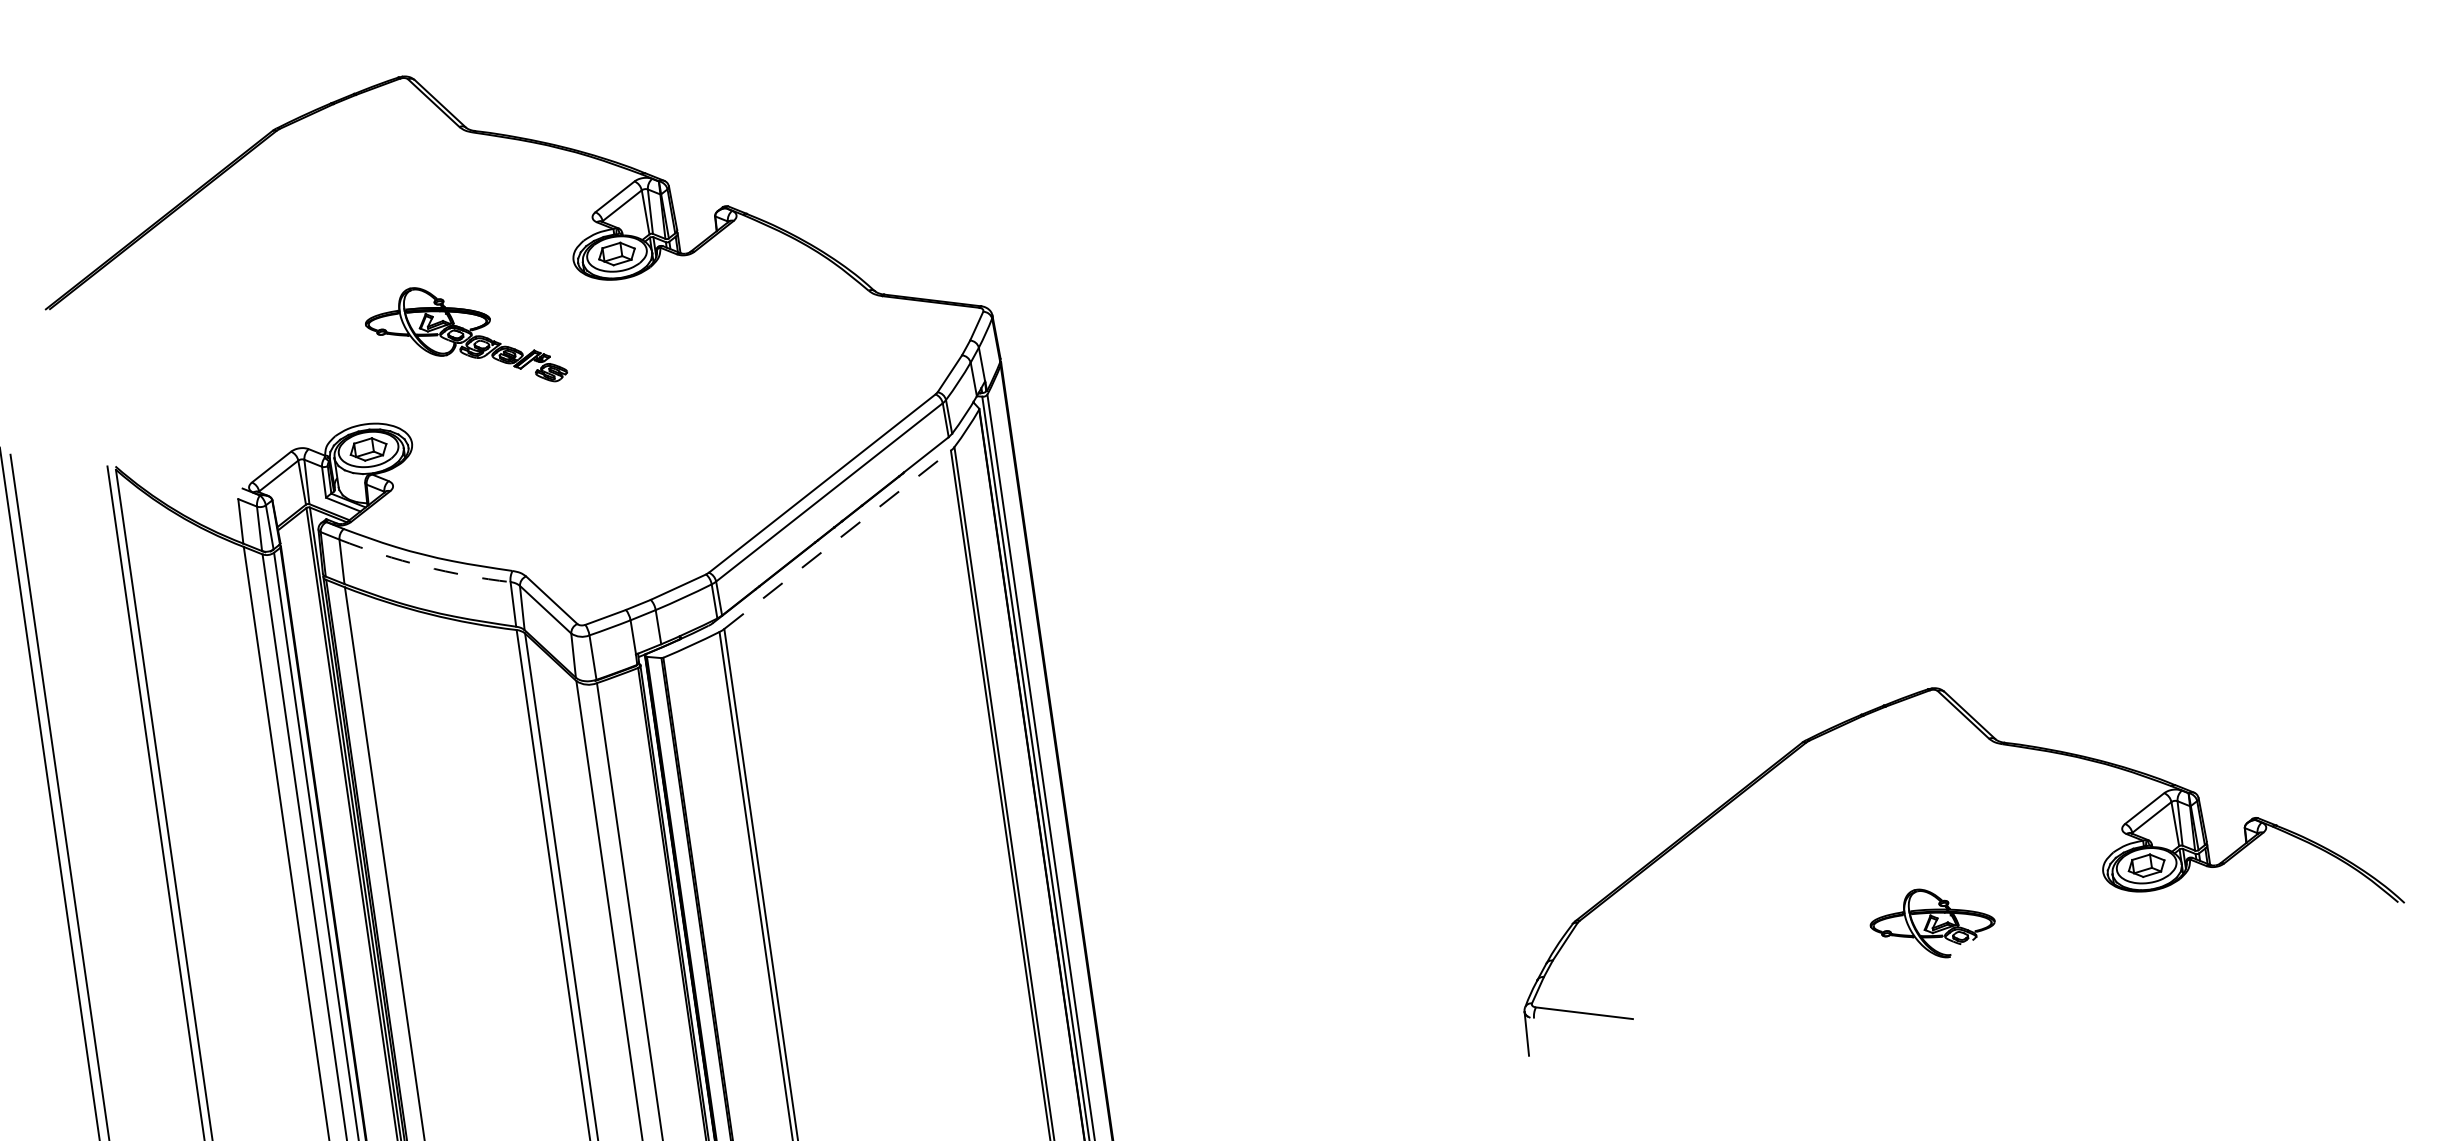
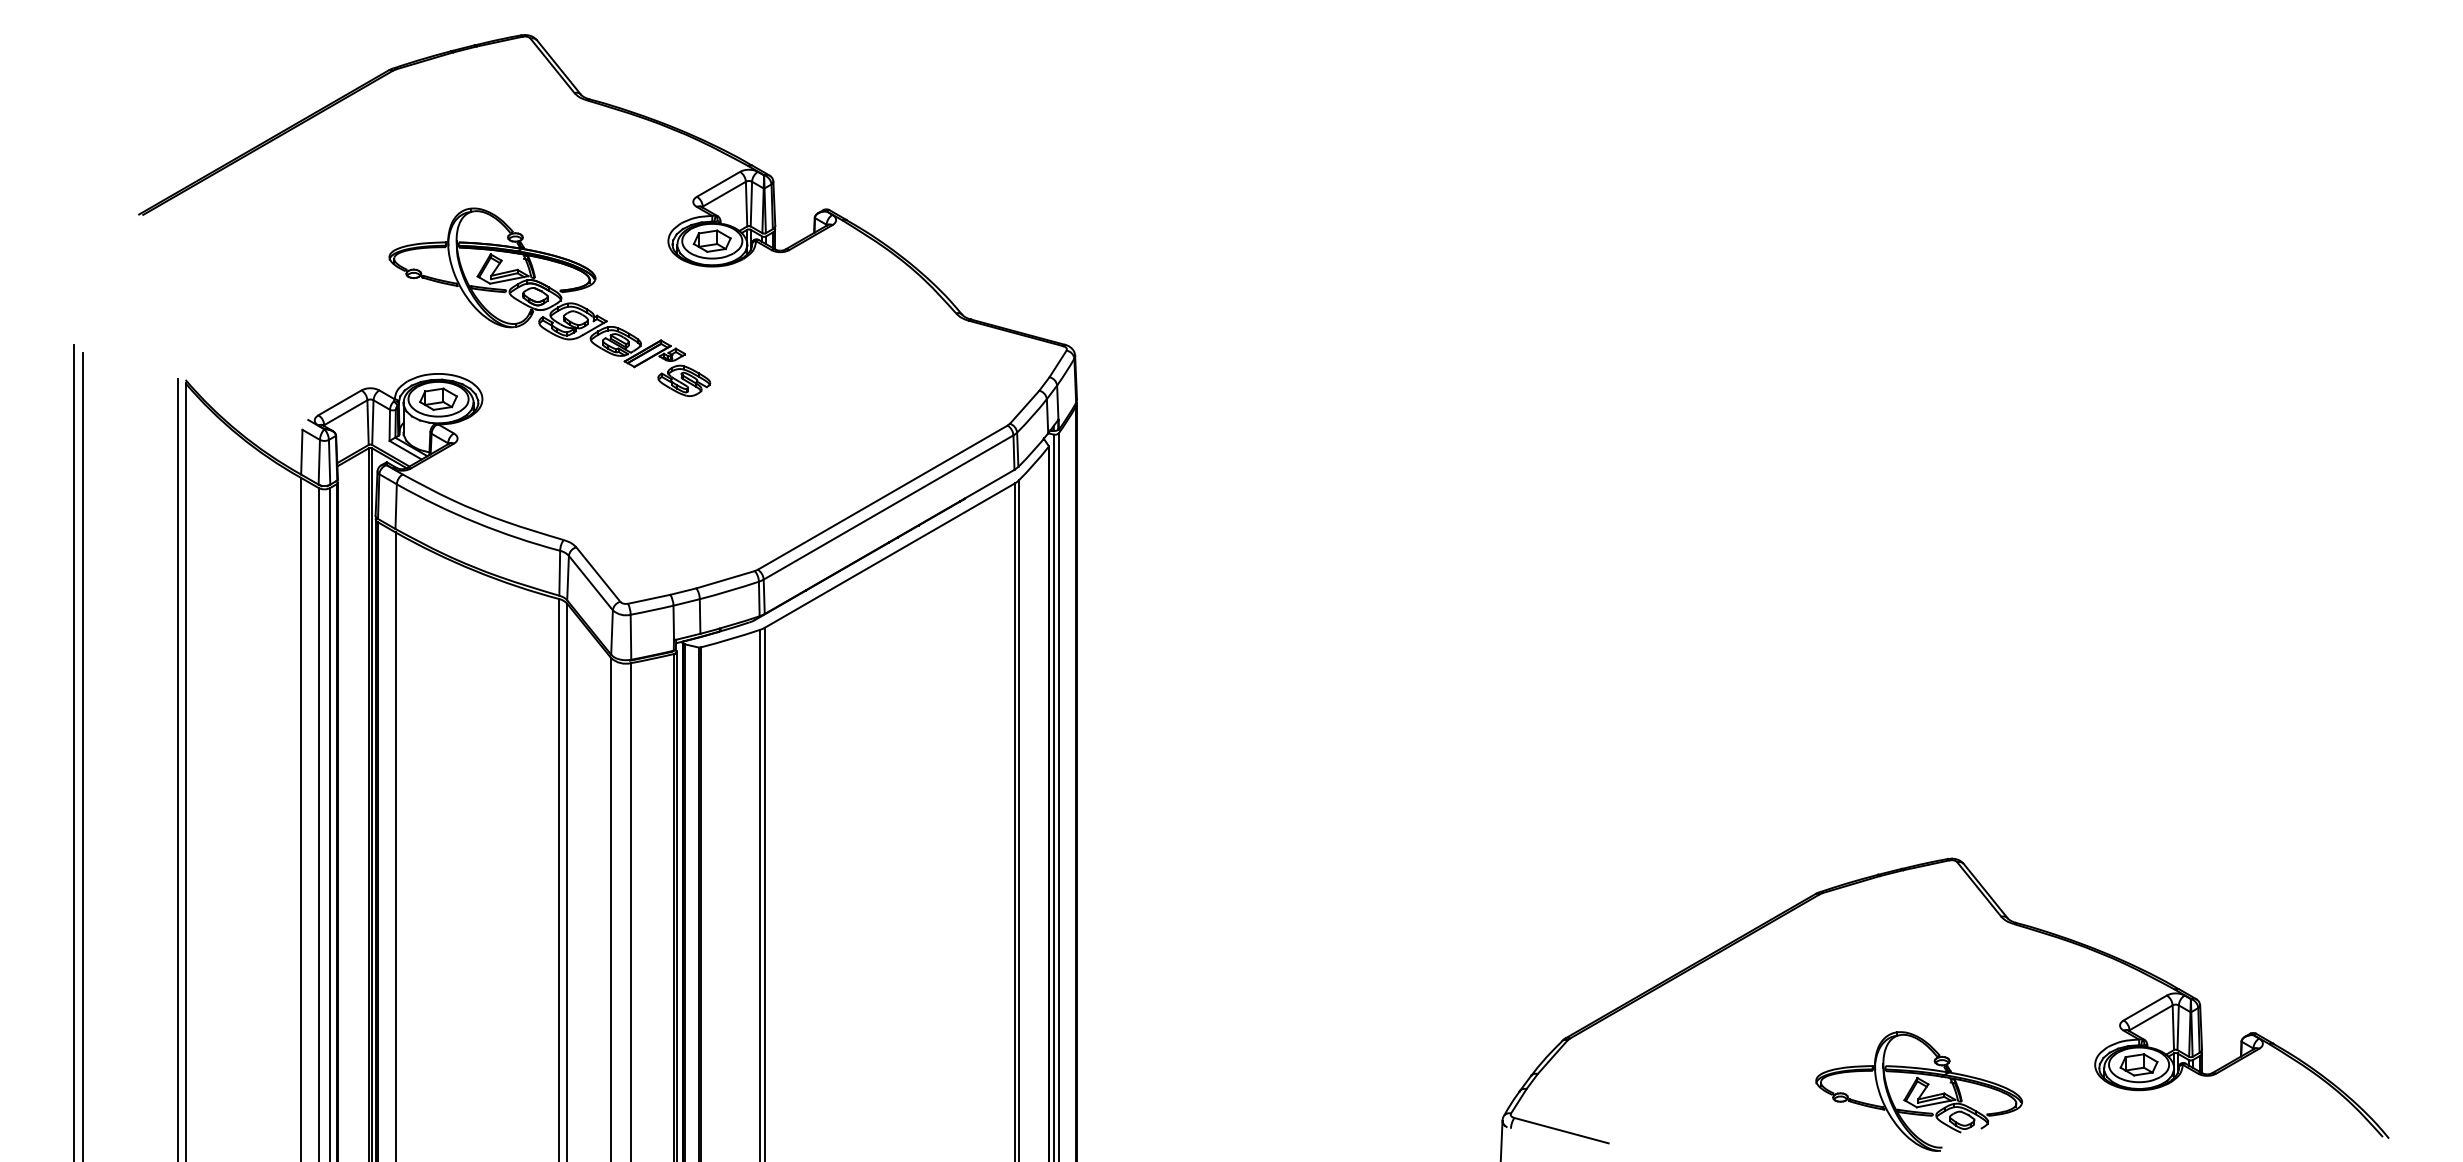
part: (464, 336) -> (549, 301), size x1.67
line: (838, 539) -> (890, 555), dashed -> solid
arc: (423, 566) -> (476, 522), dashed -> solid
part: (1932, 923) -> (1918, 1091), size x1.67

